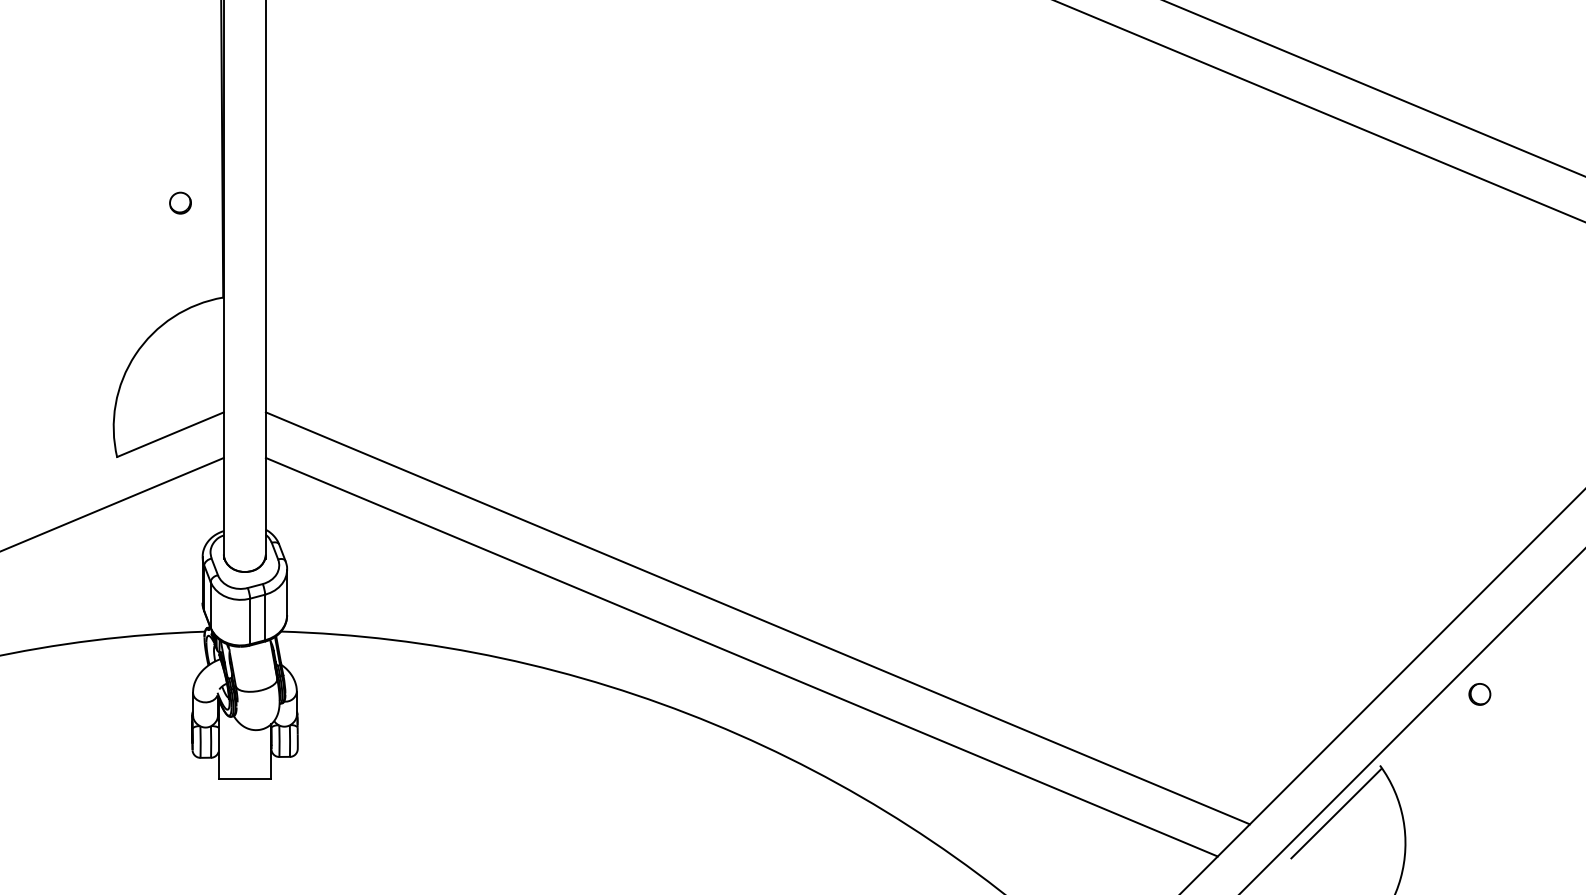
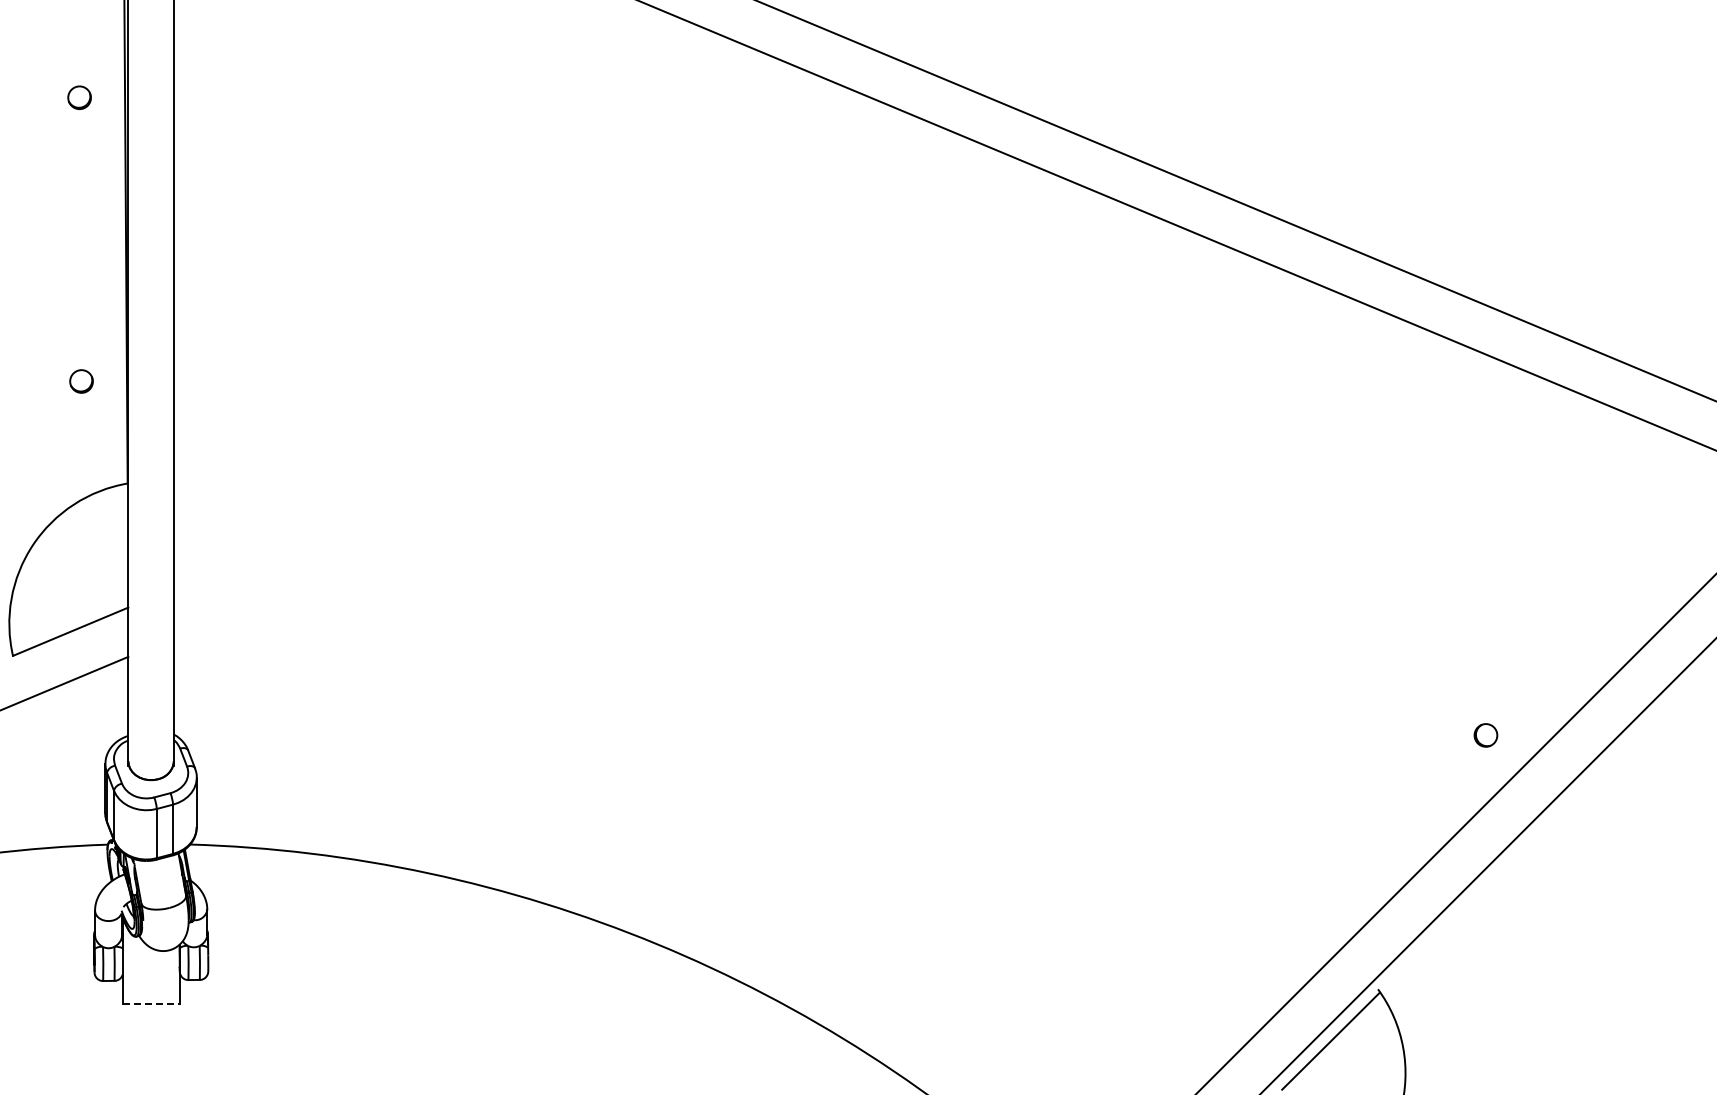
line: (757, 617) -> (705, 829), removed
line: (741, 656) -> (687, 871), removed
part: (1479, 694) -> (1485, 735), moved
line: (245, 779) -> (151, 1004), solid -> dashed

